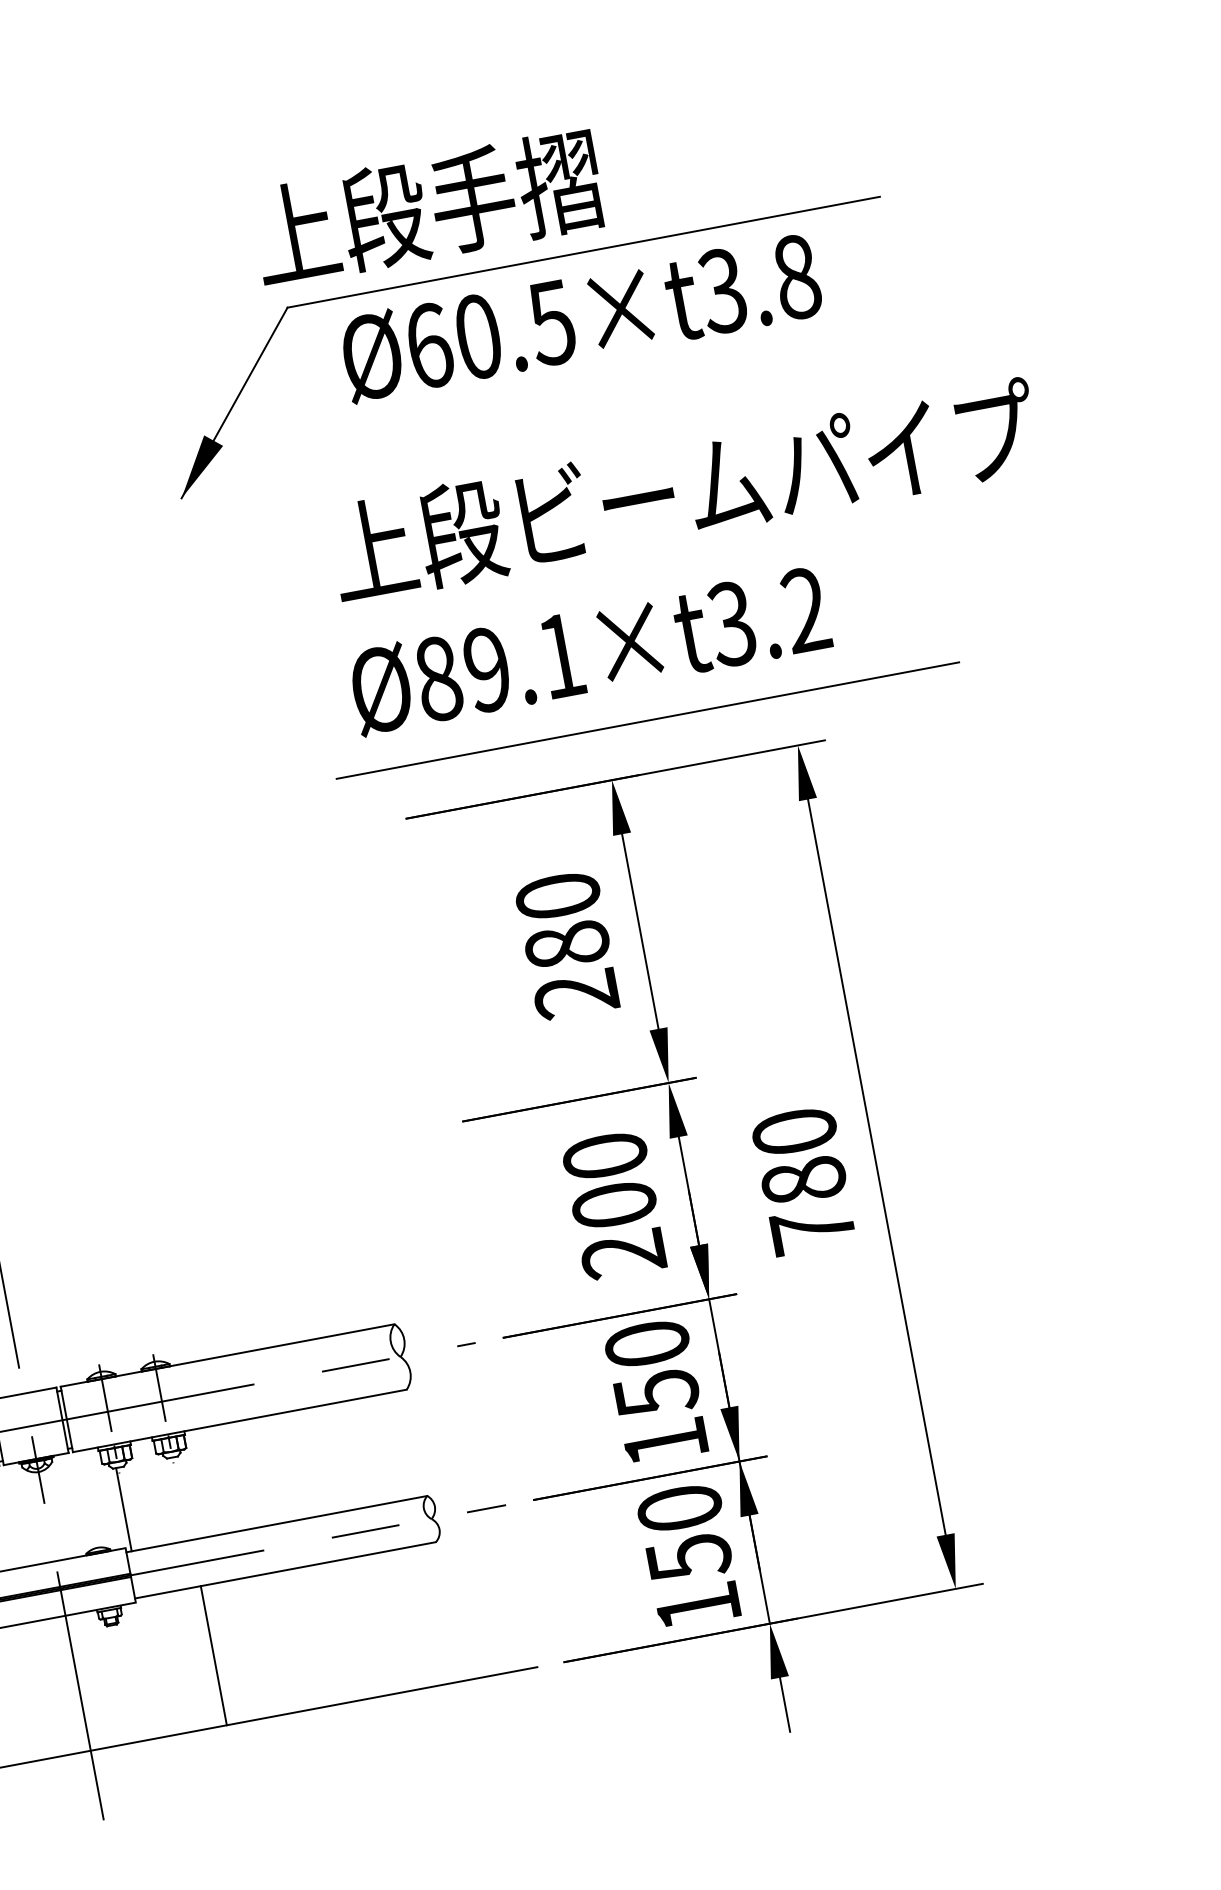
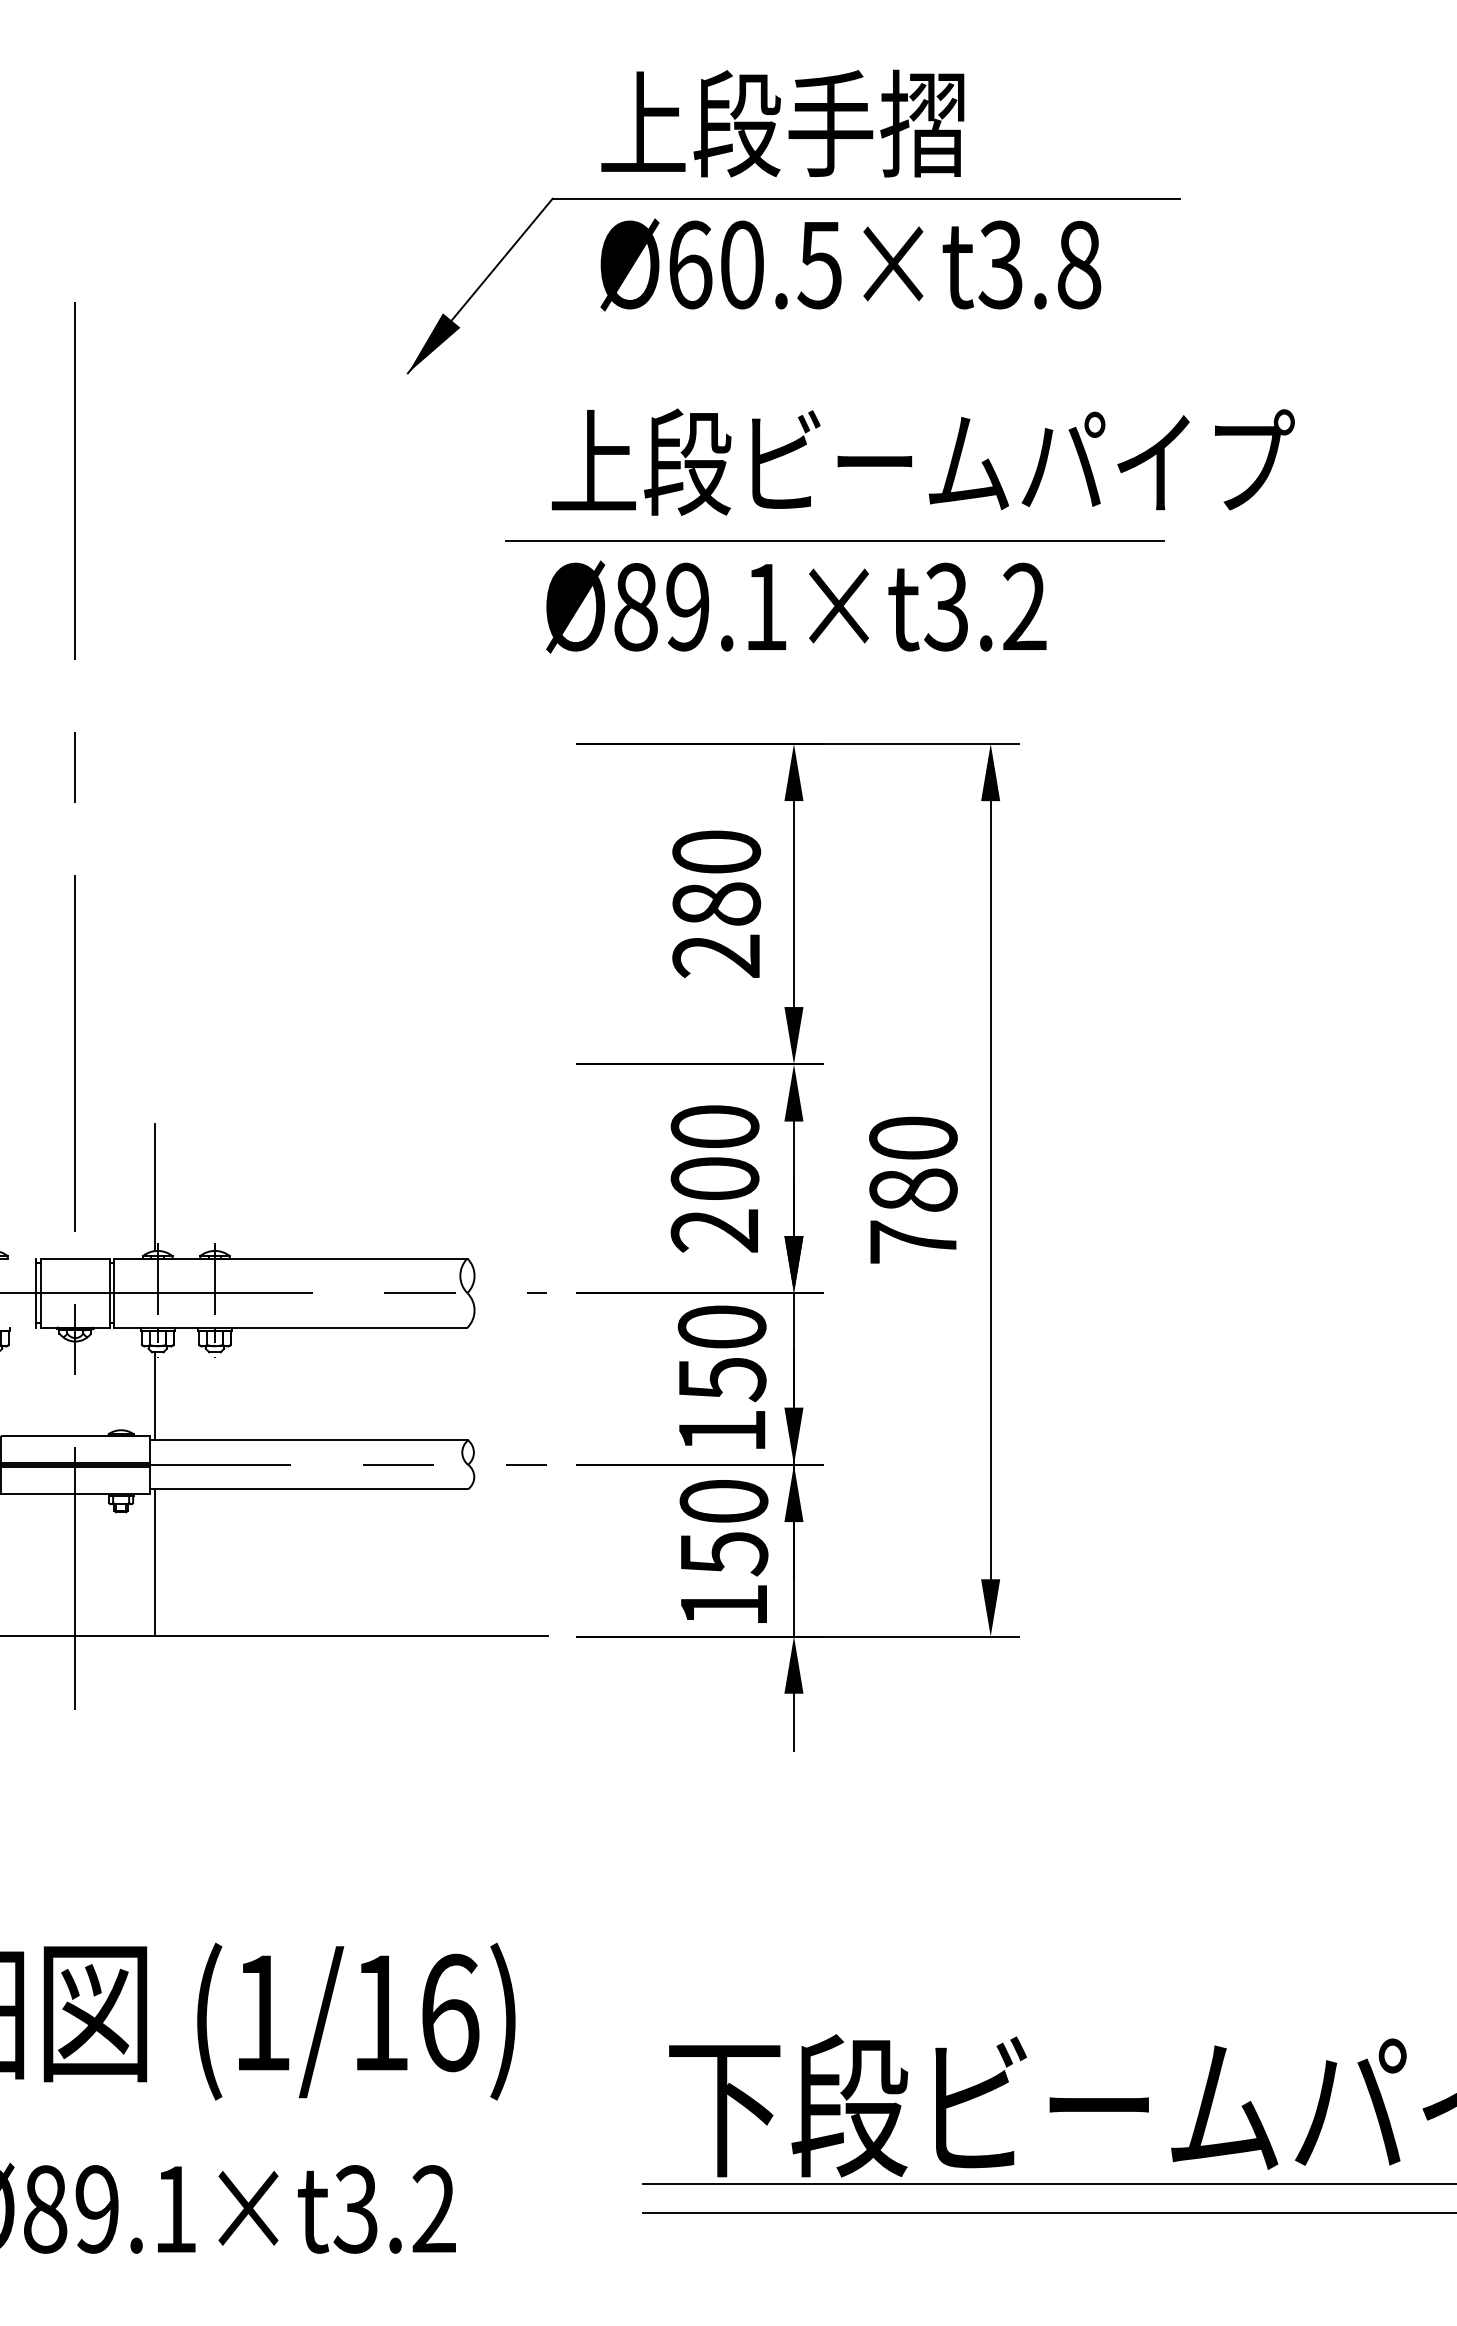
text: (427, 207) -> (782, 123), moved
line: (647, 720) -> (834, 540), moved
line: (87, 1312) -> (155, 1187), added
line: (213, 1655) -> (155, 1562), moved

